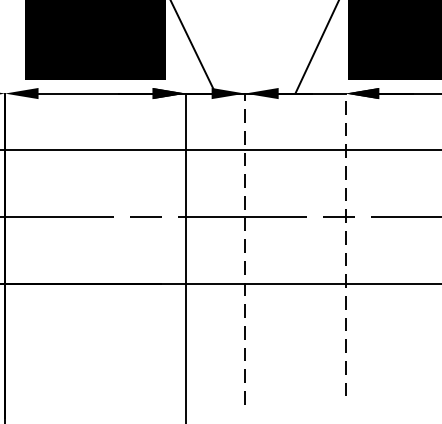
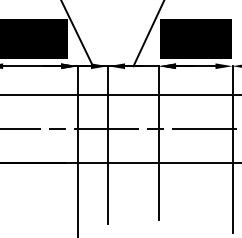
line: (346, 245) -> (159, 143), dashed -> solid
line: (246, 249) -> (108, 145), dashed -> solid

